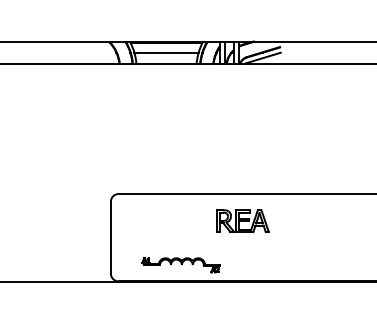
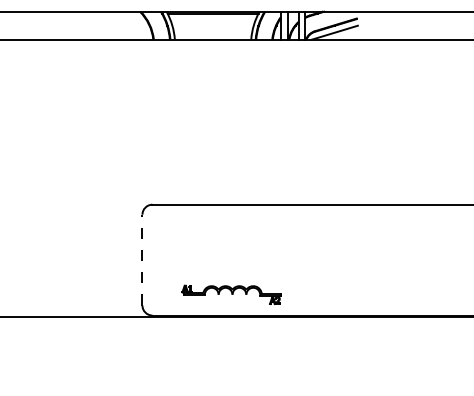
line: (166, 52) -> (213, 25), removed
part: (242, 221) -> (309, 239), removed
line: (110, 237) -> (142, 259), solid -> dashed

